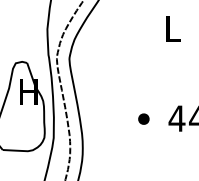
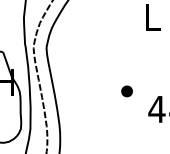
part: (143, 118) -> (126, 90), moved

